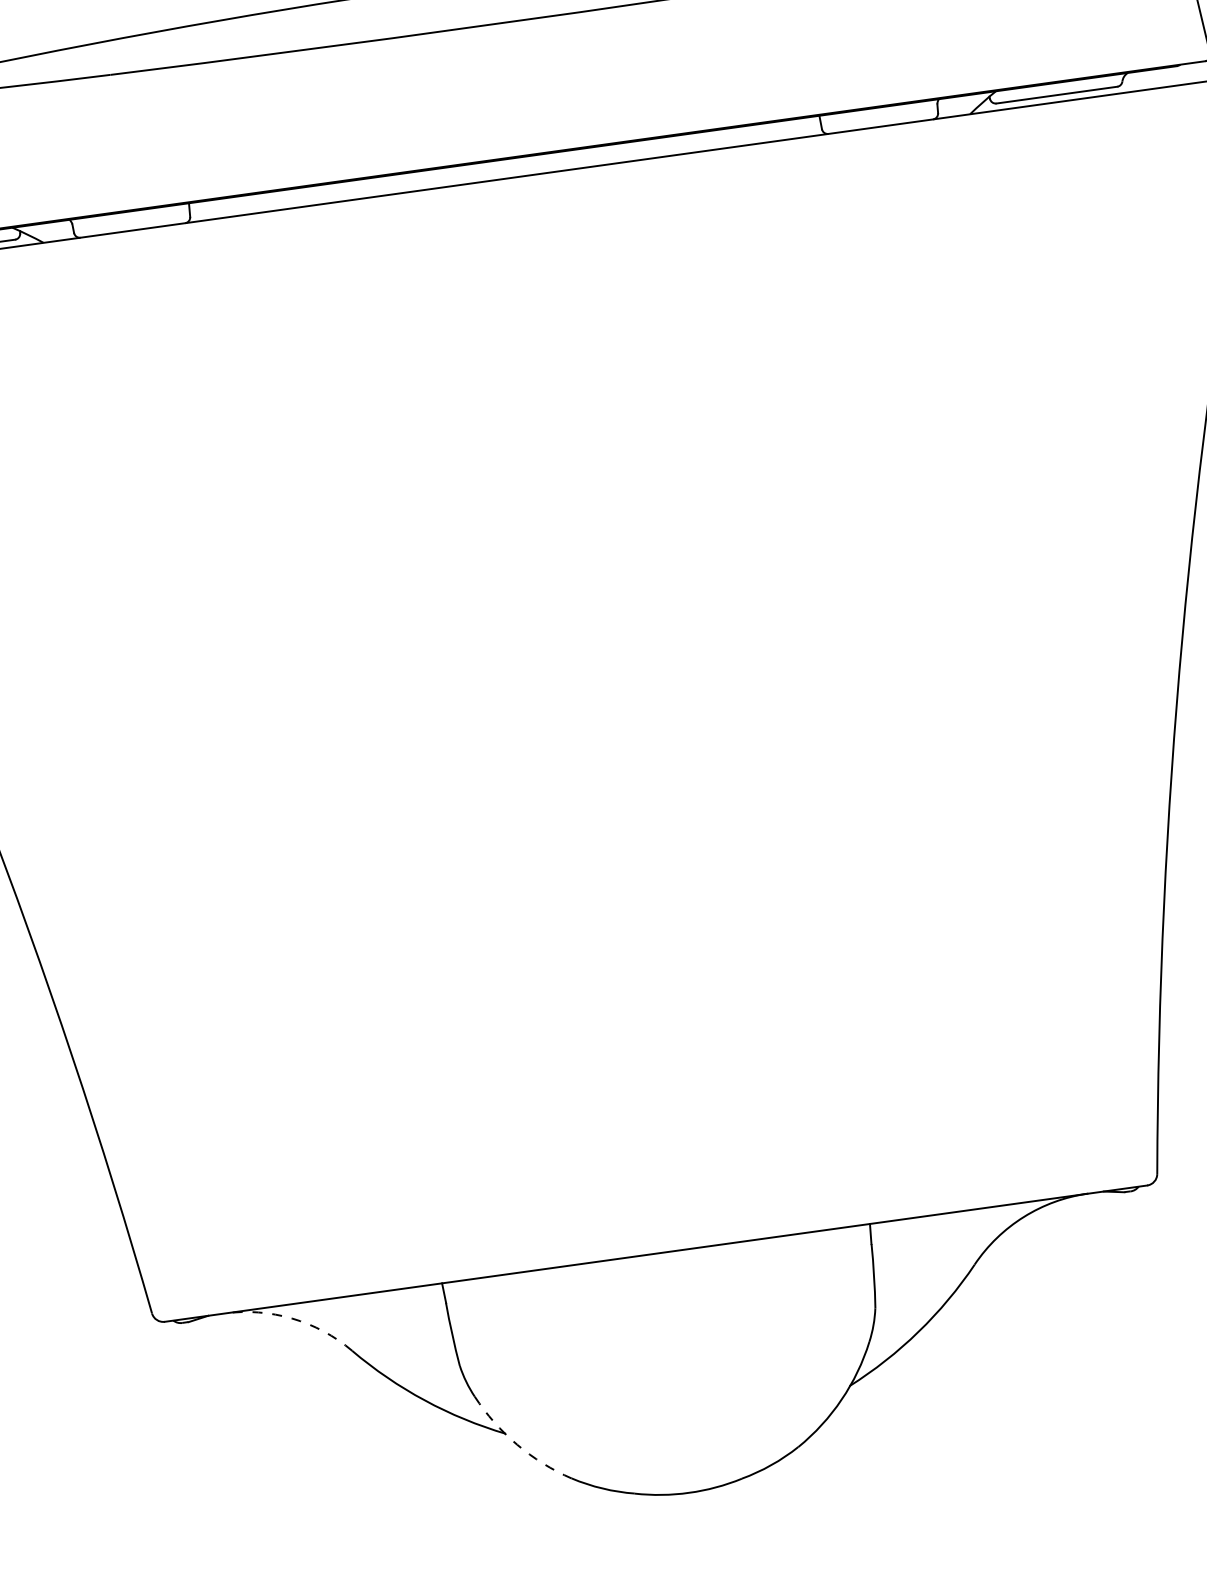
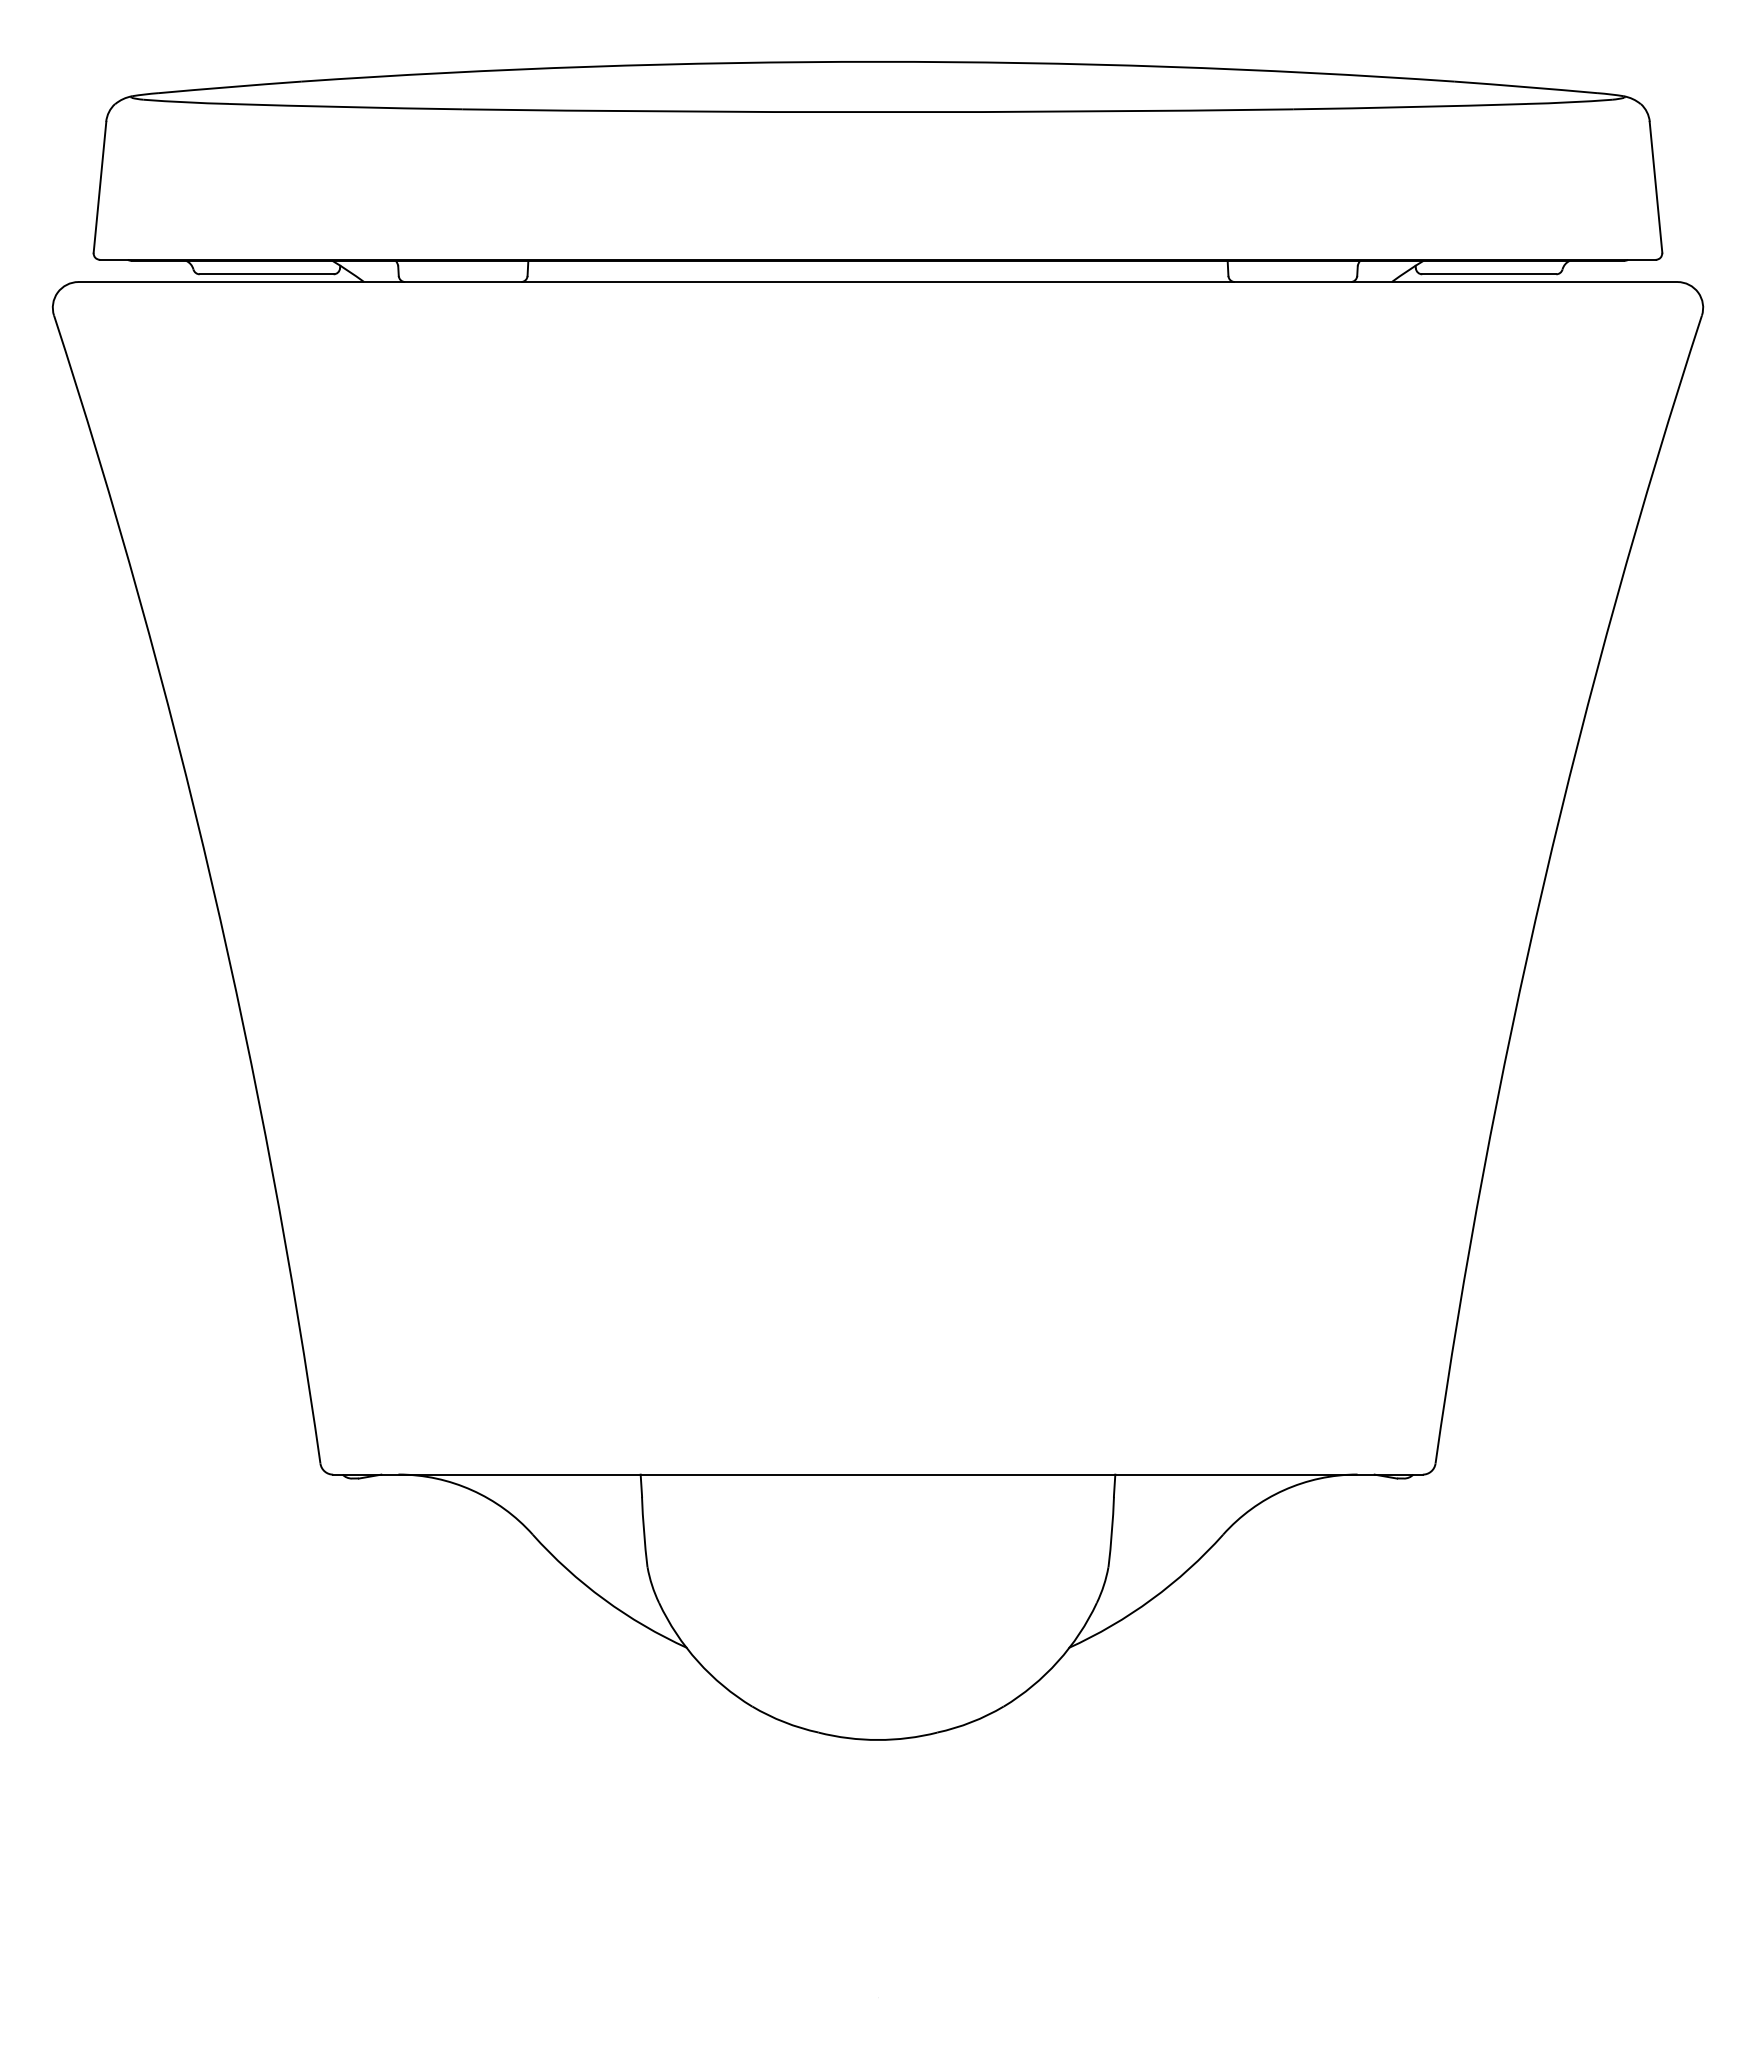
arc: (292, 1318) -> (472, 1490), dashed -> solid
arc: (517, 1444) -> (698, 1661), dashed -> solid

